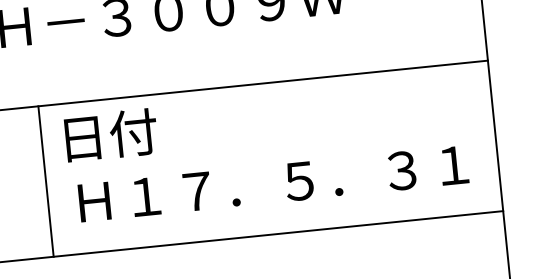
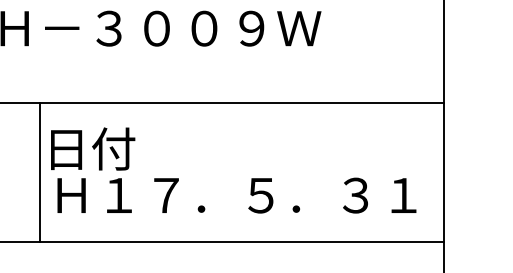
text: (111, 134) -> (93, 148), moved
line: (46, 180) -> (40, 171), moved

